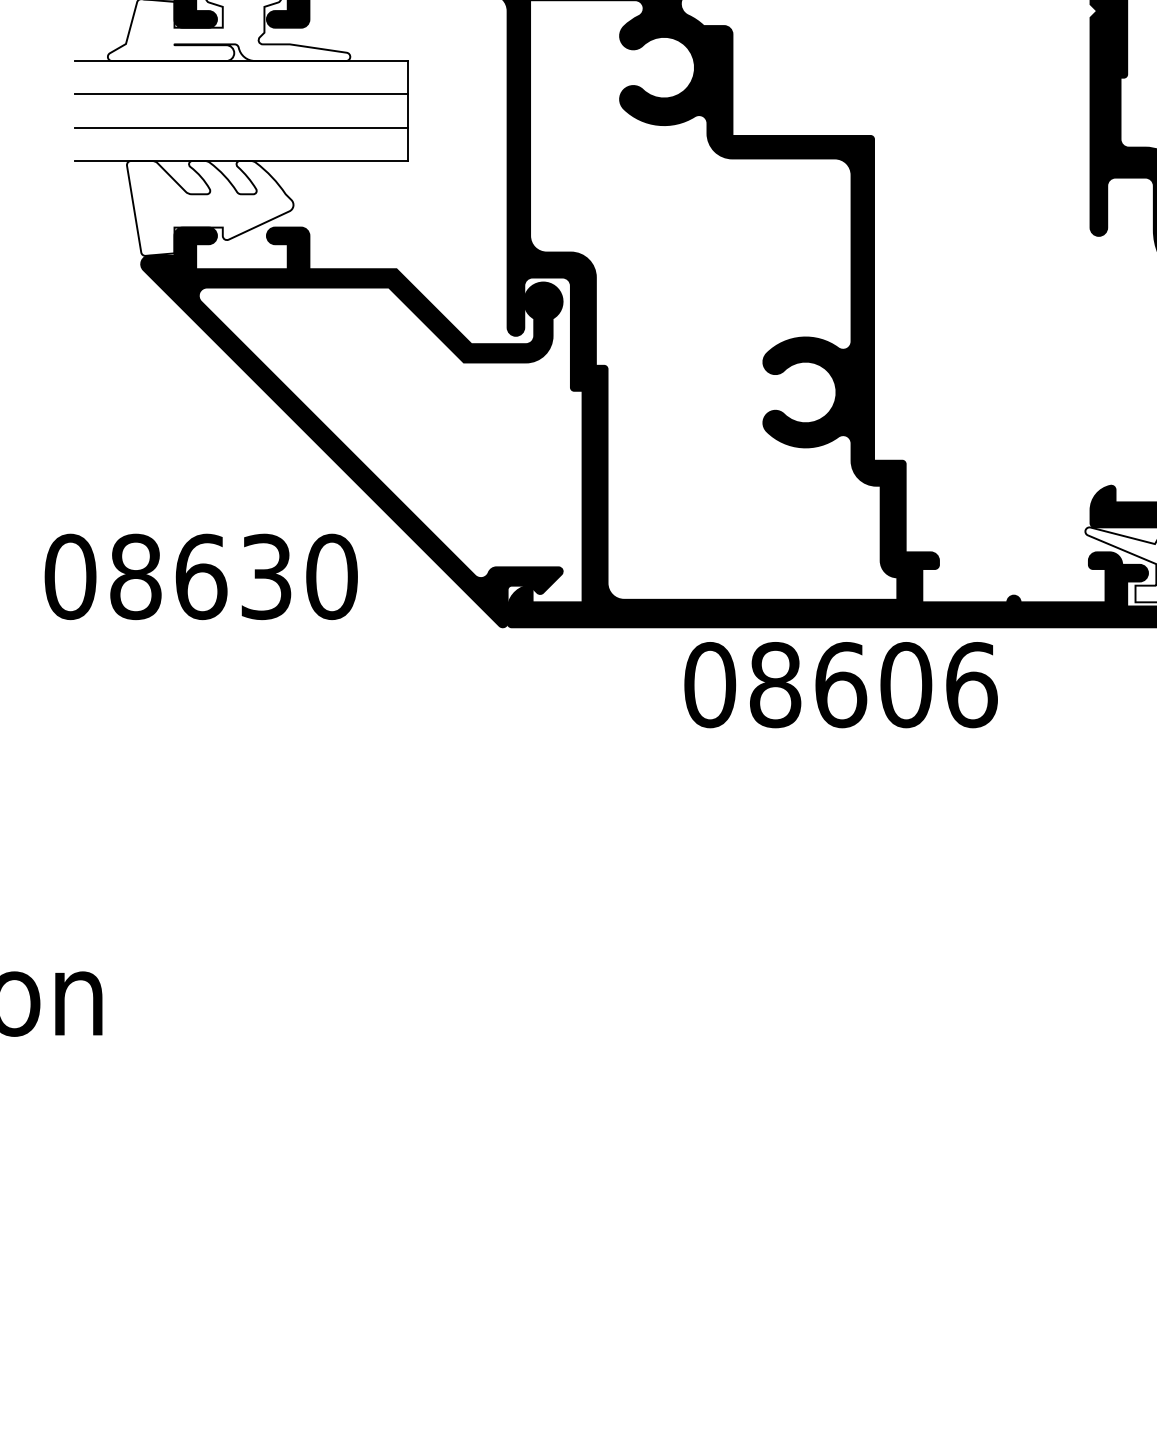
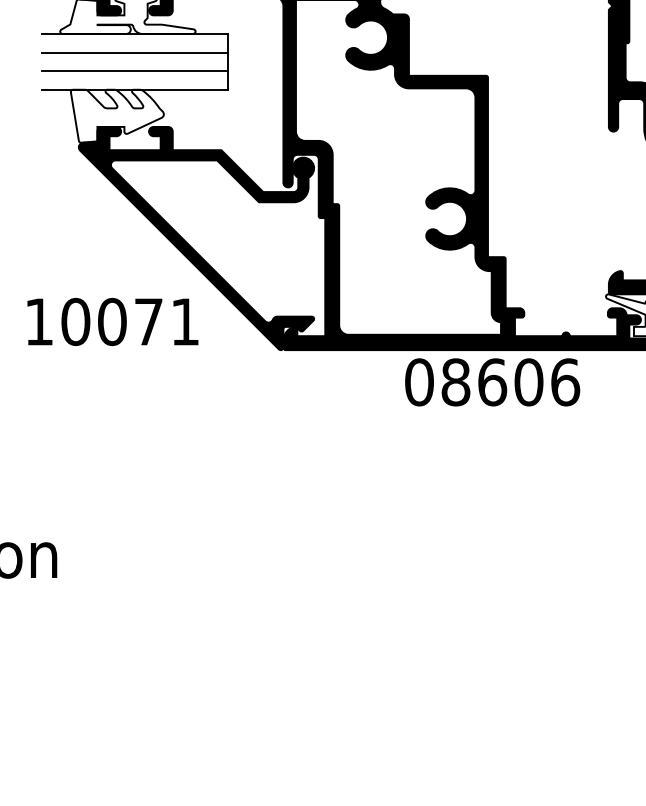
text: (201, 576) -> (112, 321), 08630 -> 10071
text: (840, 685) -> (492, 382), moved

